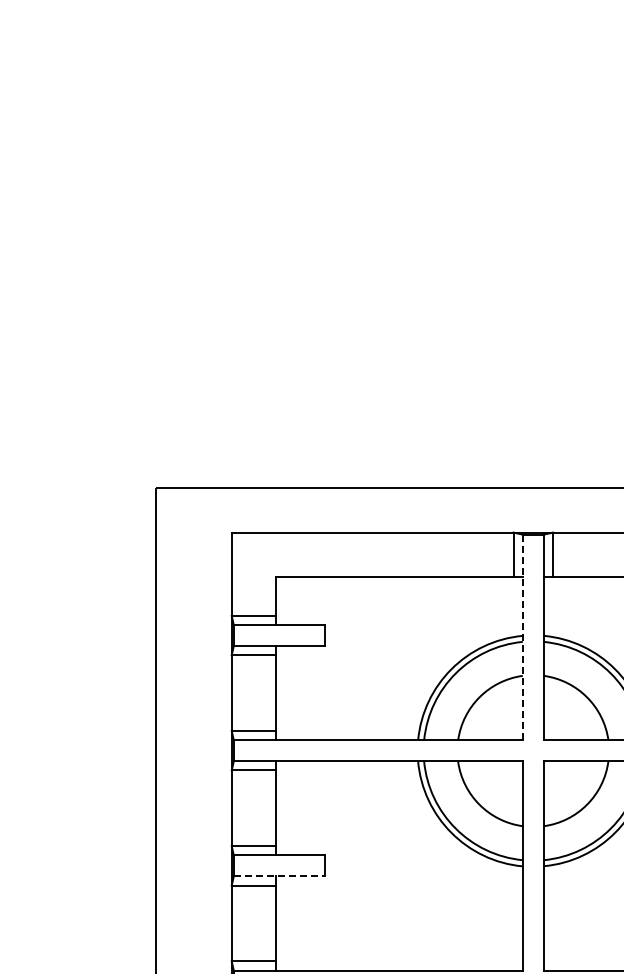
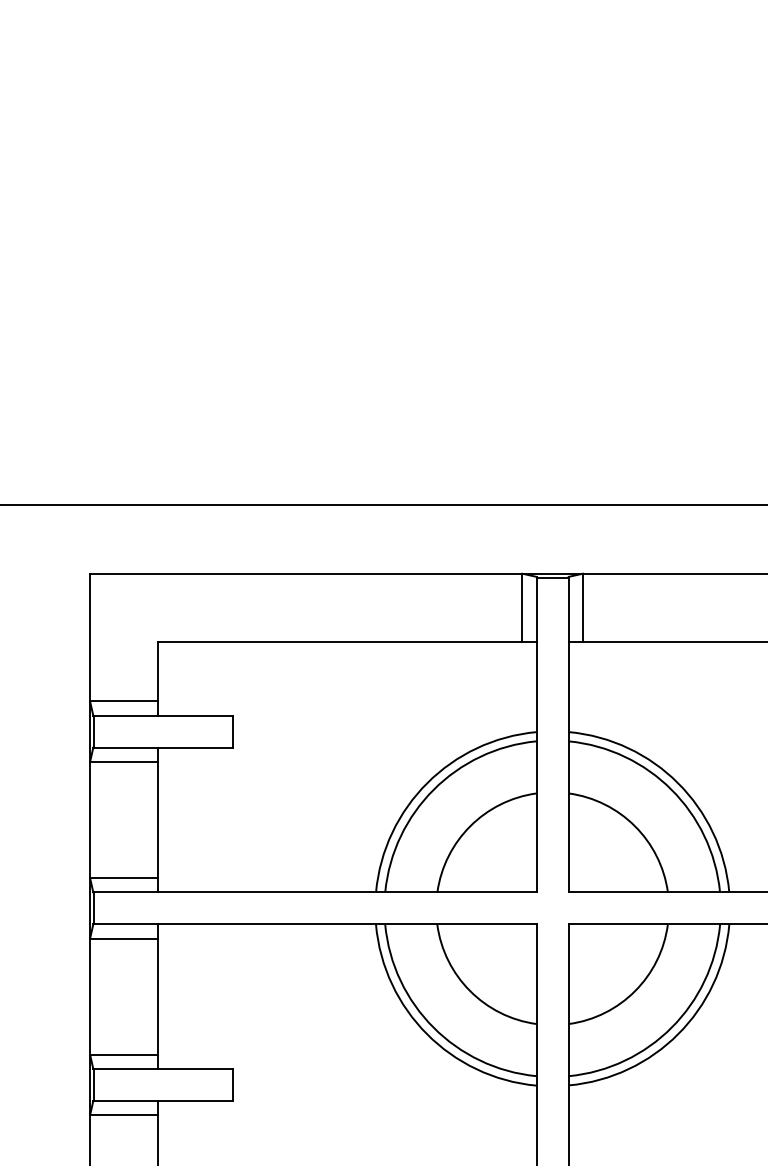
line: (522, 638) -> (536, 736), dashed -> solid
line: (280, 876) -> (164, 1101), dashed -> solid

